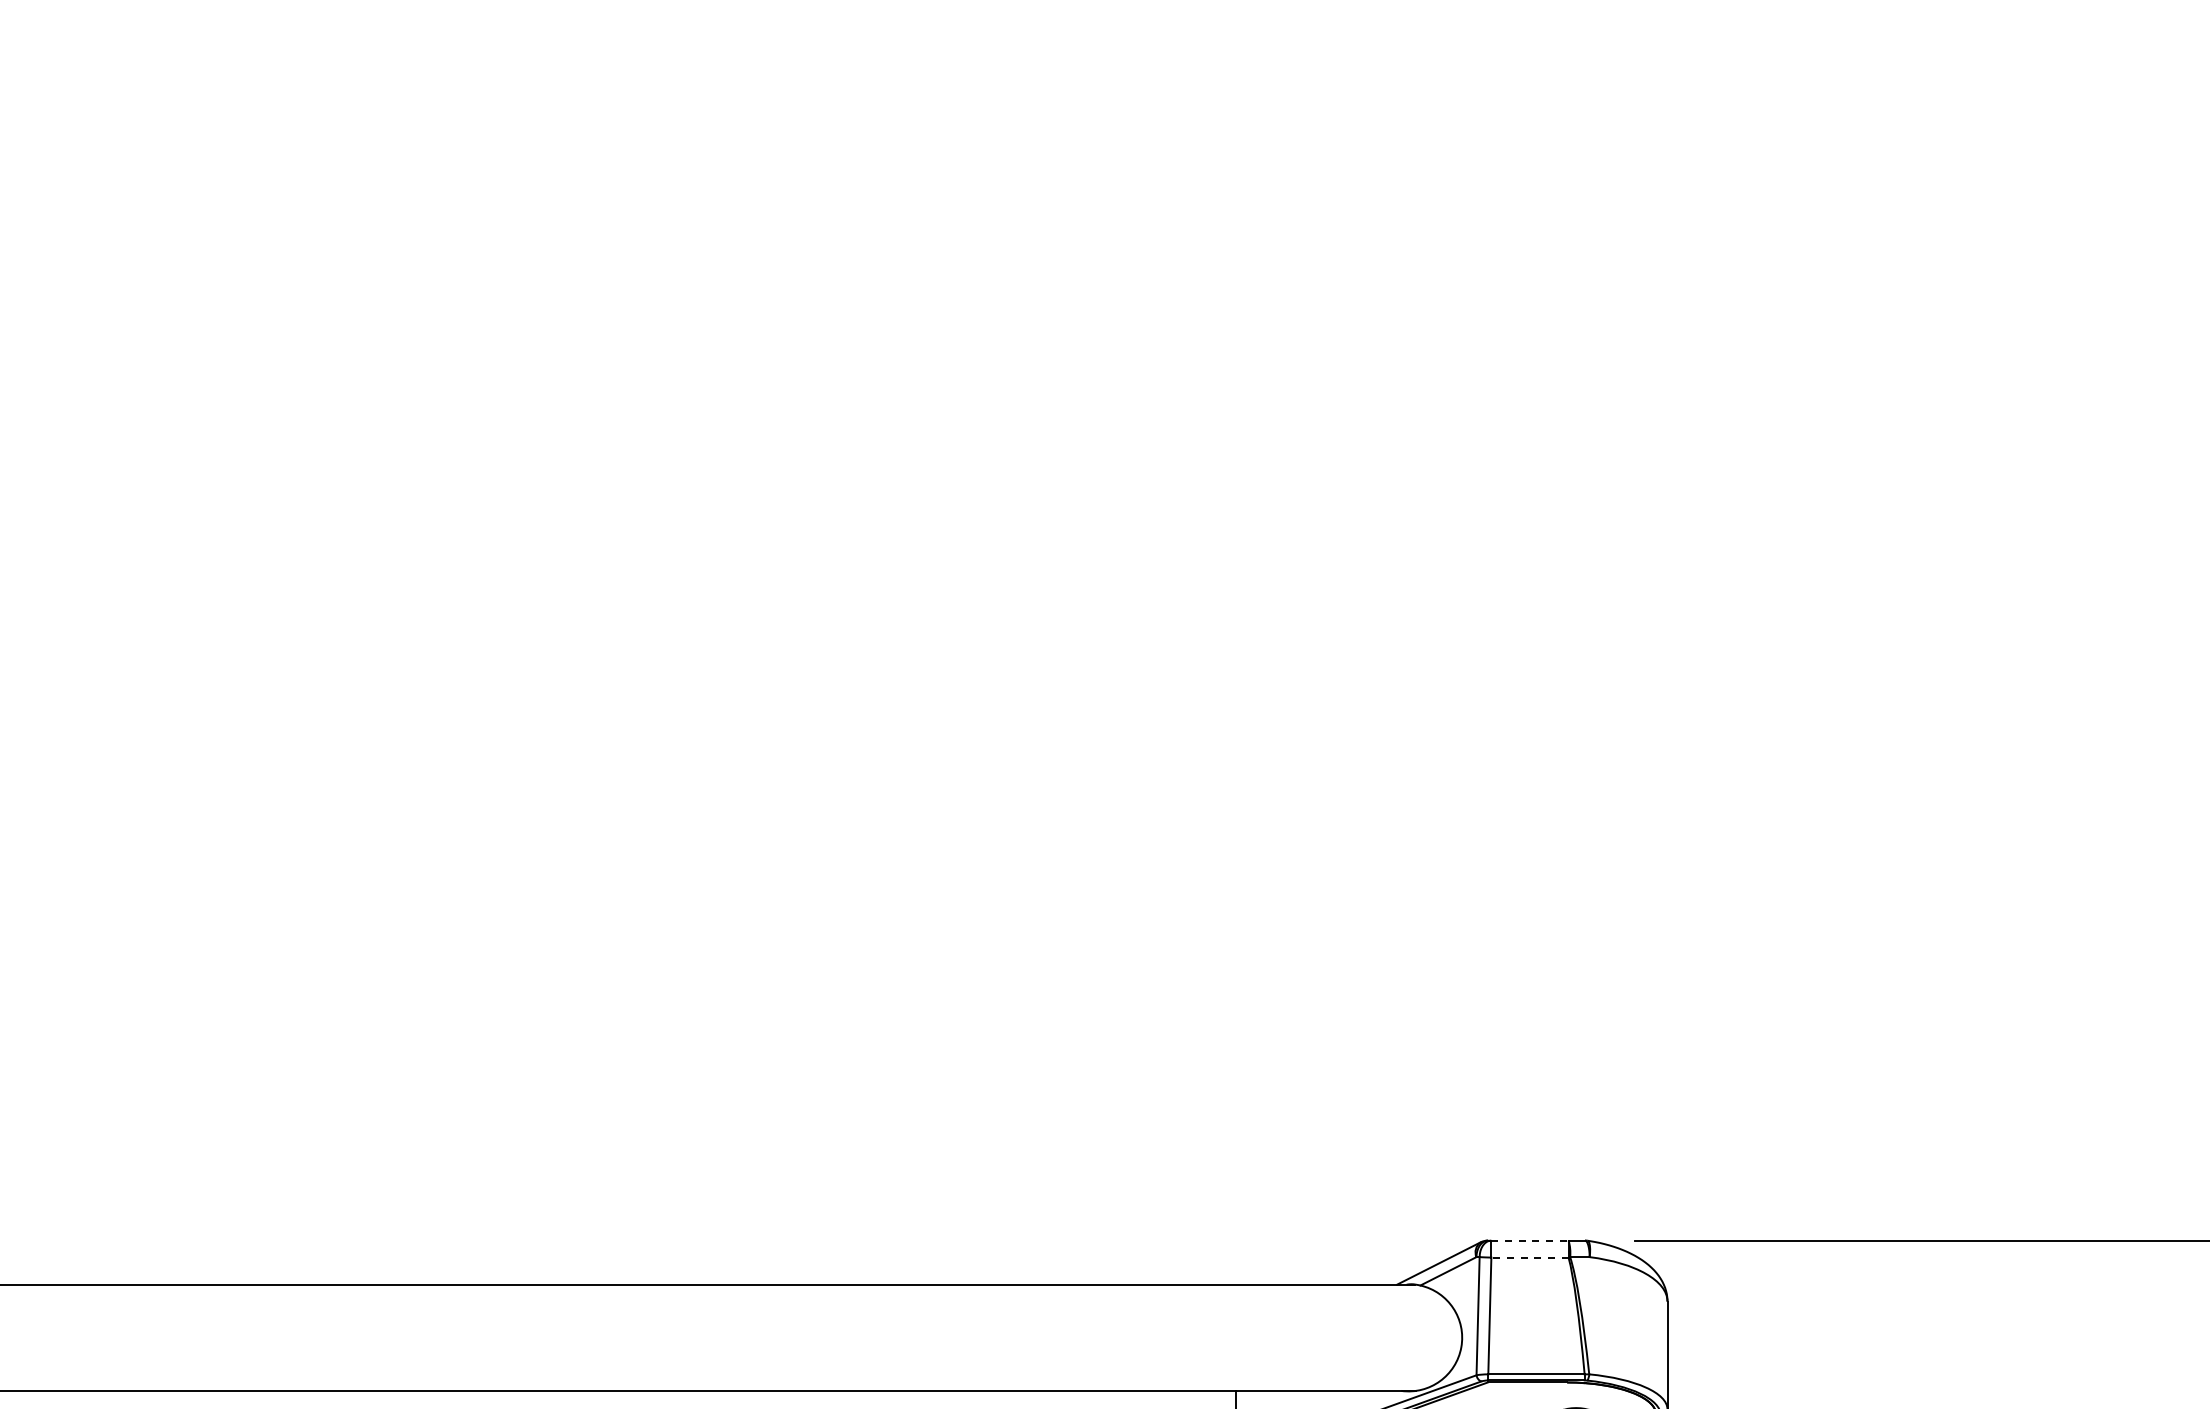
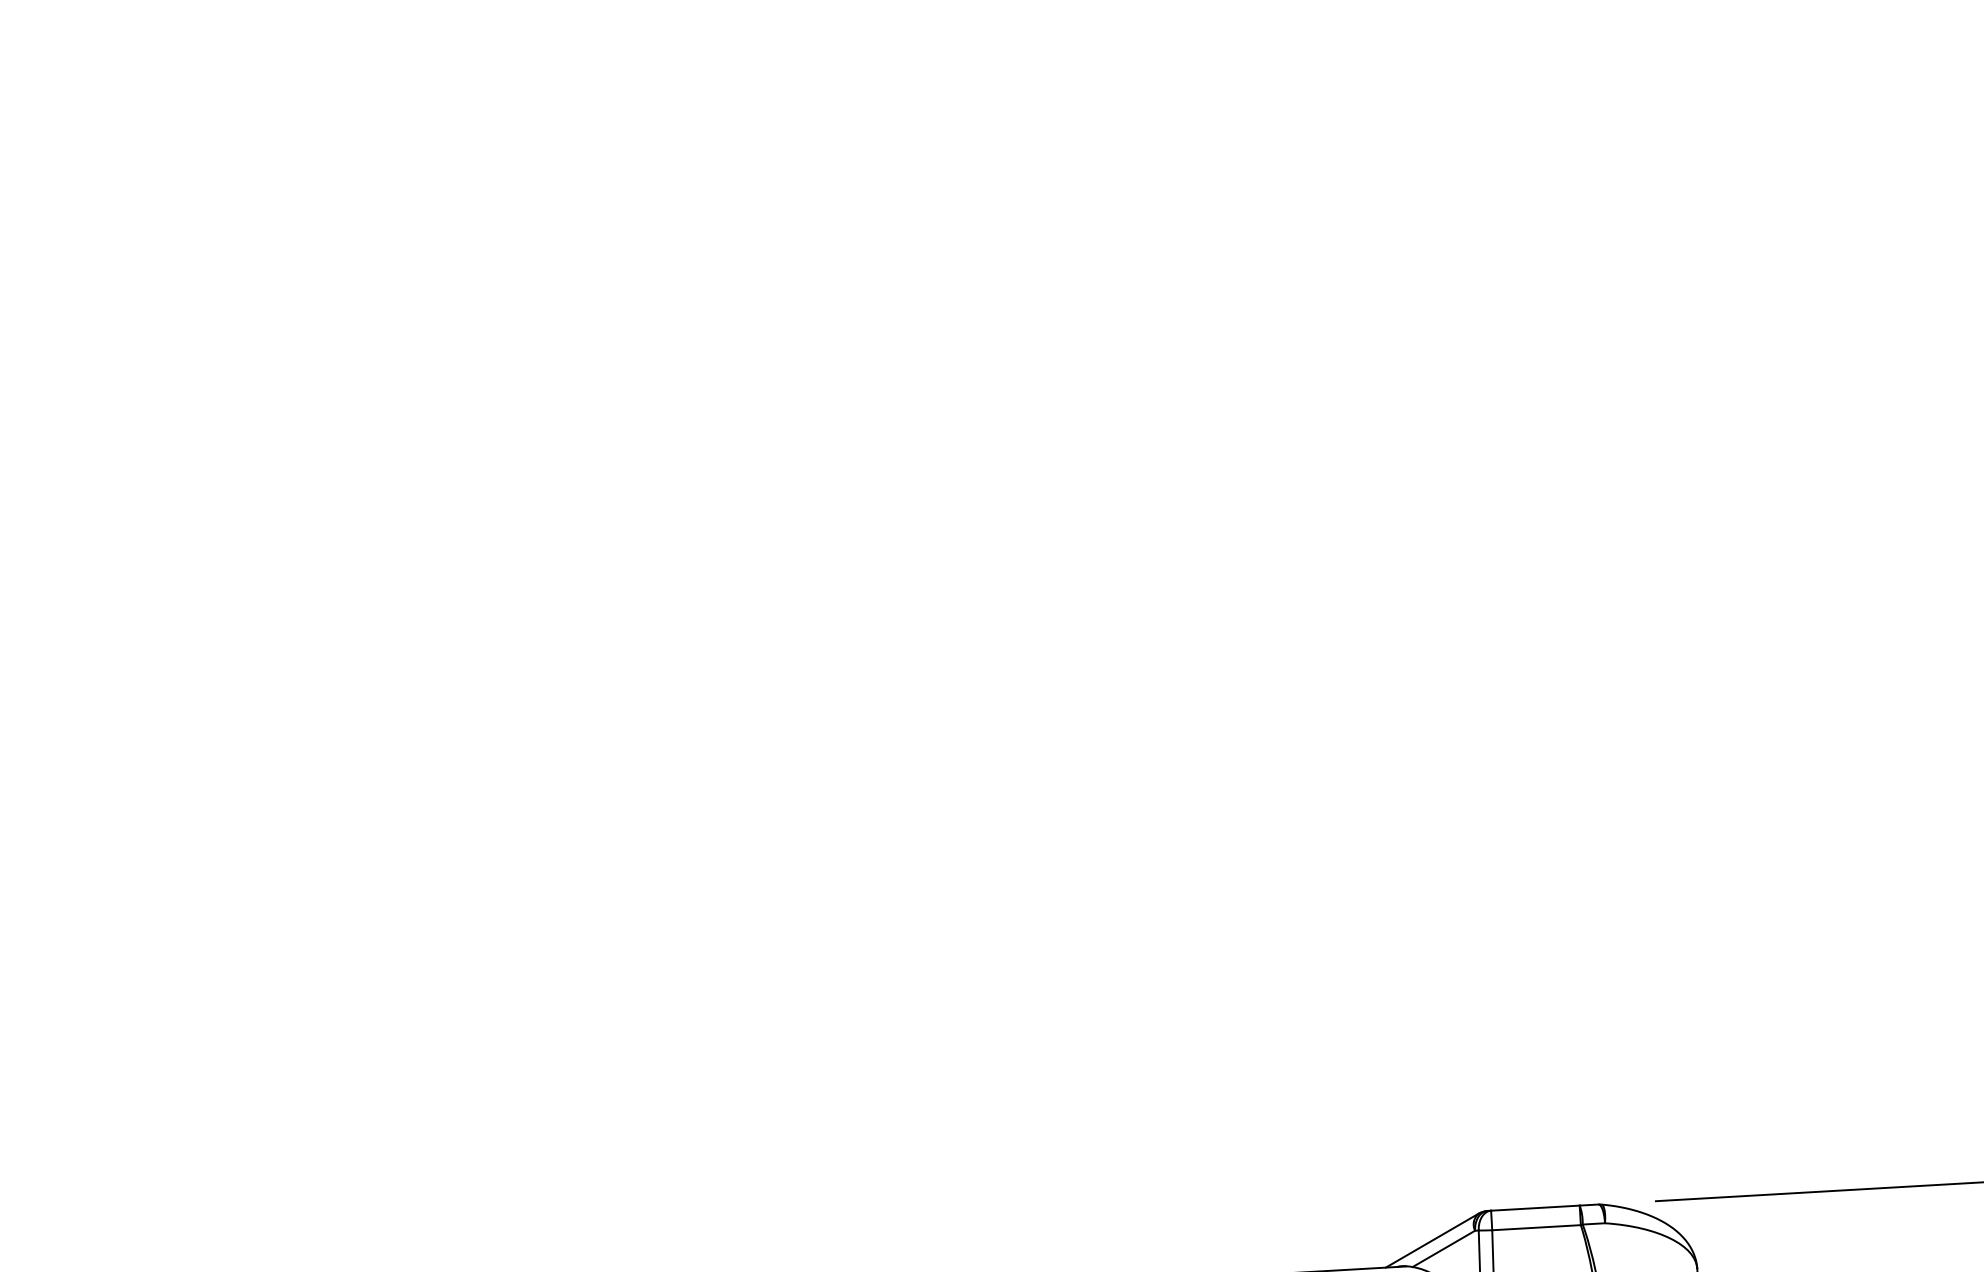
line: (1529, 1240) -> (1534, 1208), dashed -> solid
line: (1529, 1257) -> (1536, 1227), dashed -> solid

